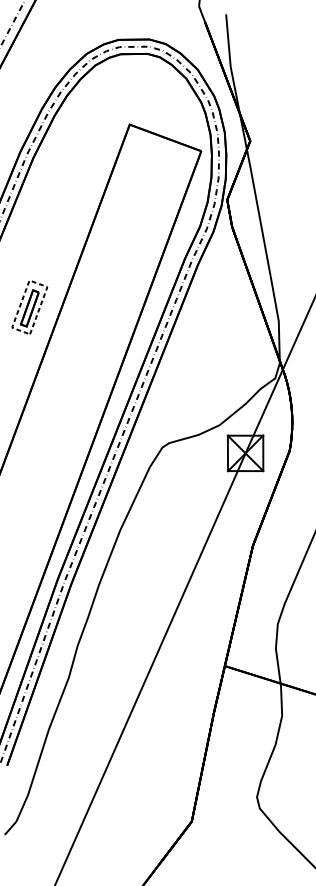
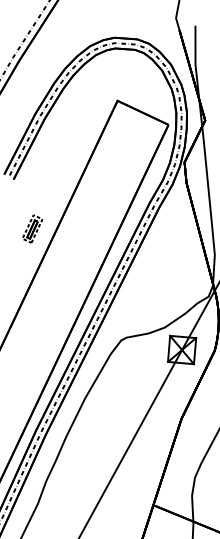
part: (29, 307) -> (32, 229), size x0.7

